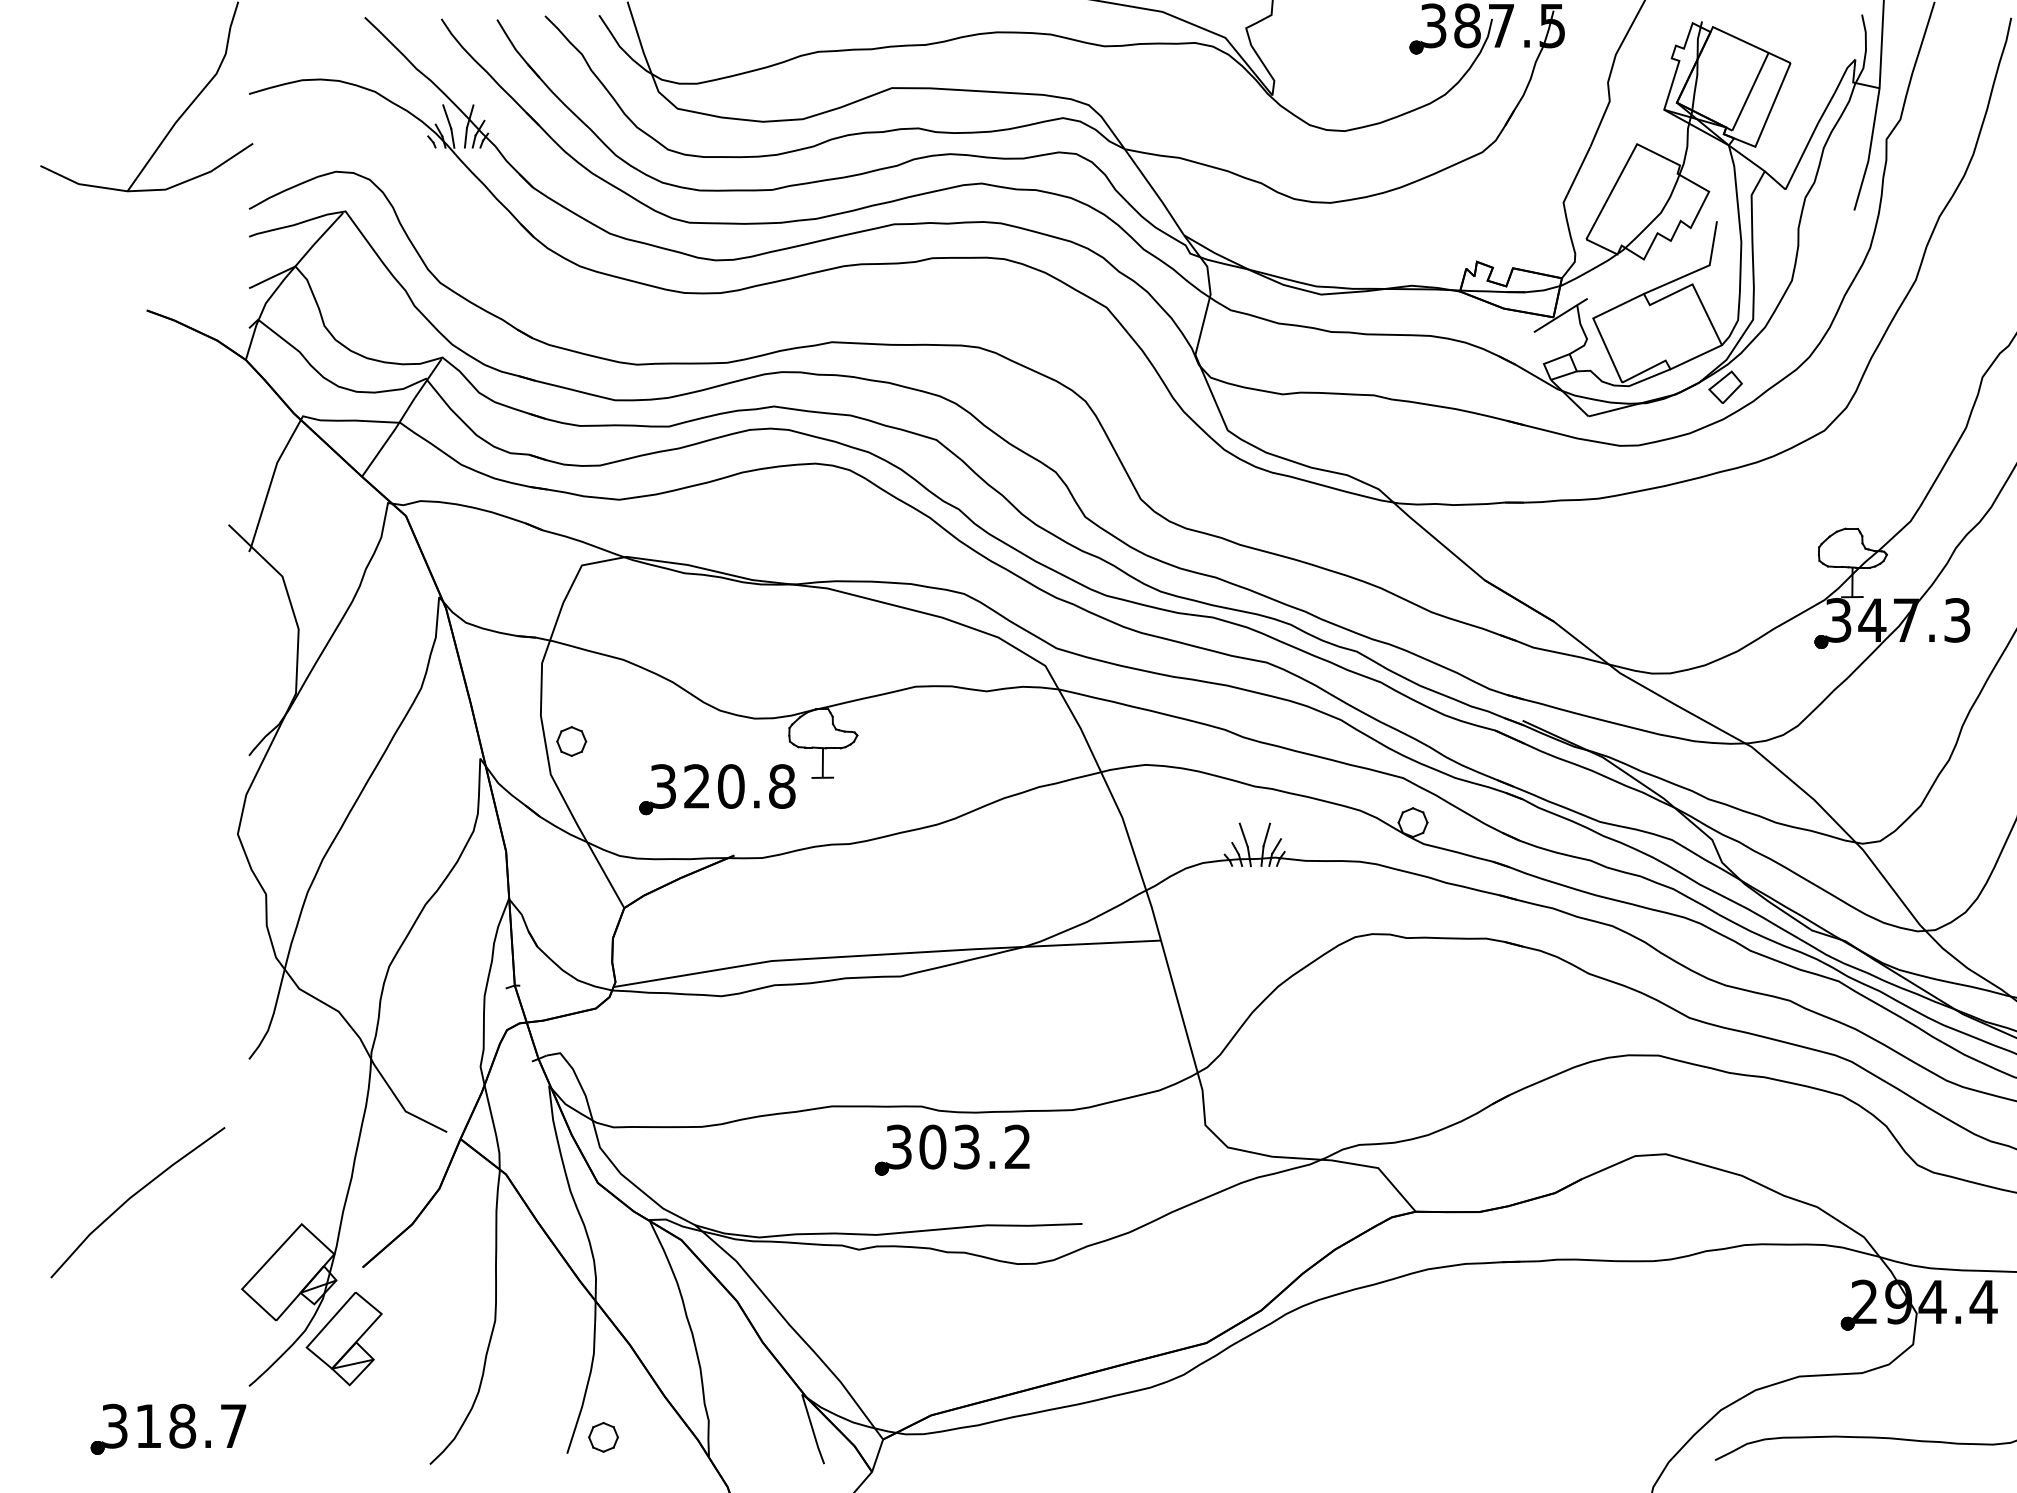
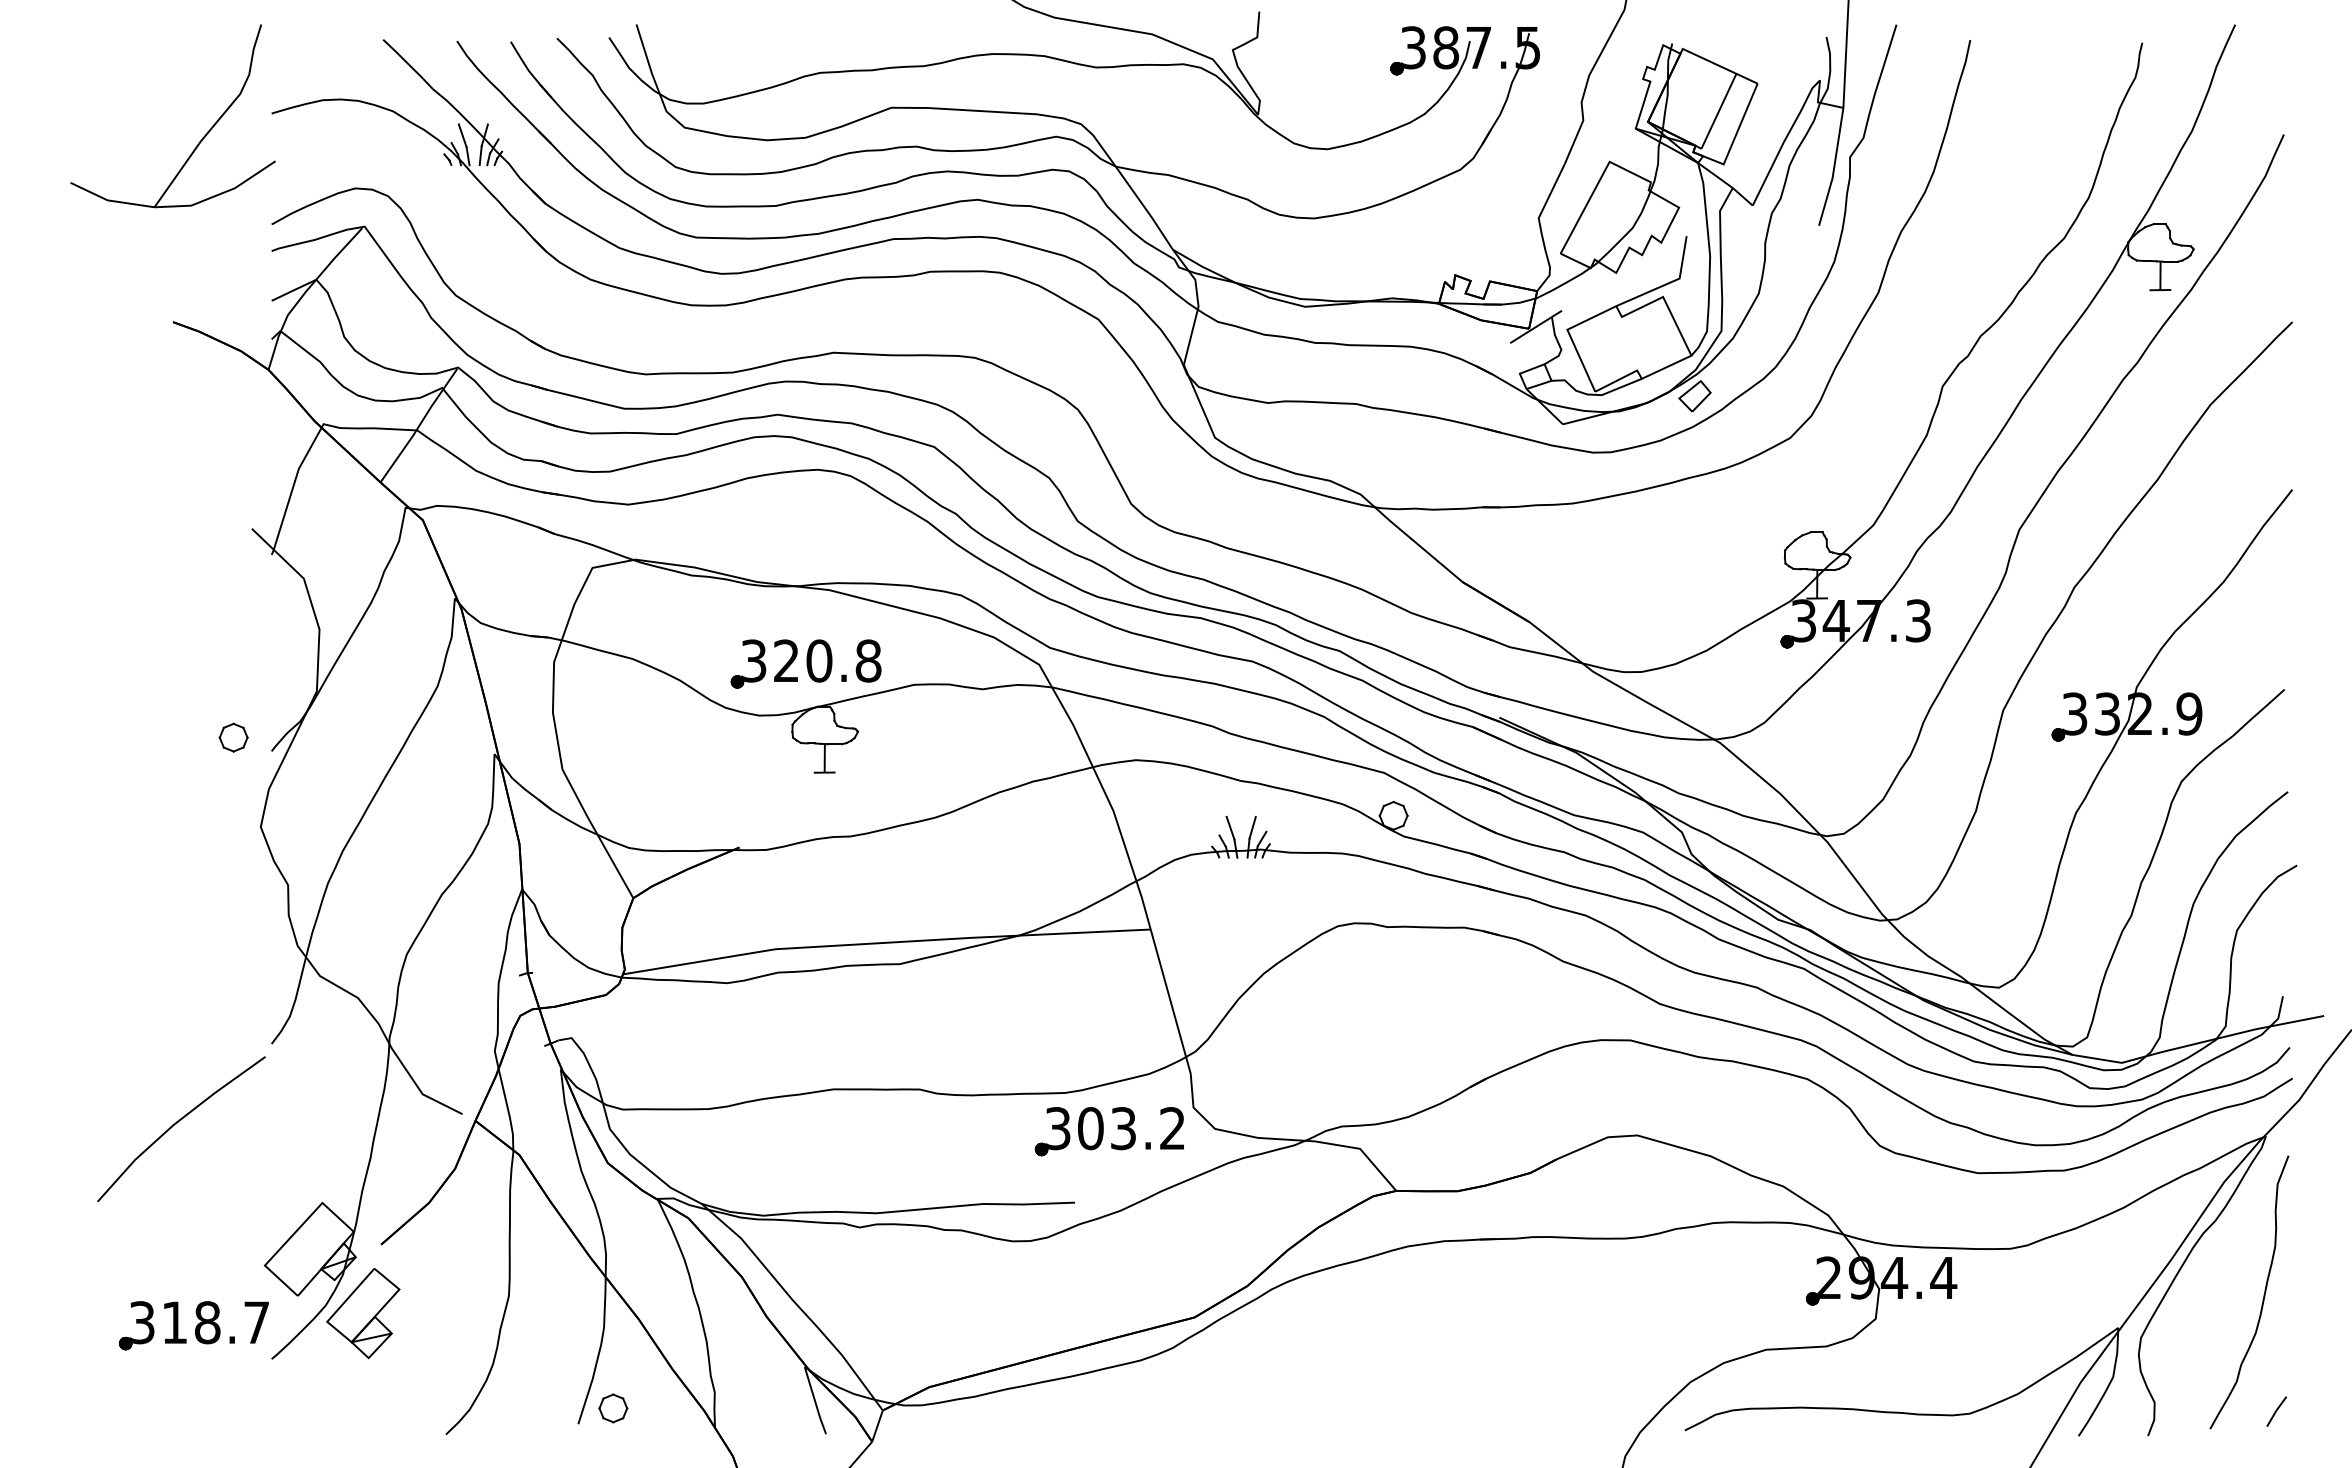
part: (571, 741) -> (233, 737), moved
part: (716, 789) -> (805, 663), moved
part: (951, 1150) -> (1108, 1131), moved
line: (133, 1196) -> (177, 1123), moved
part: (167, 1429) -> (193, 1325), moved

